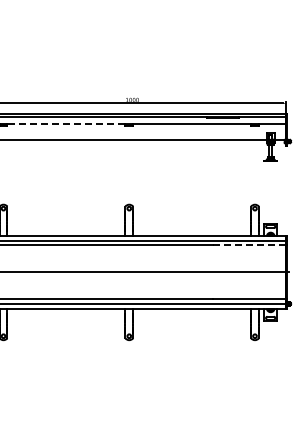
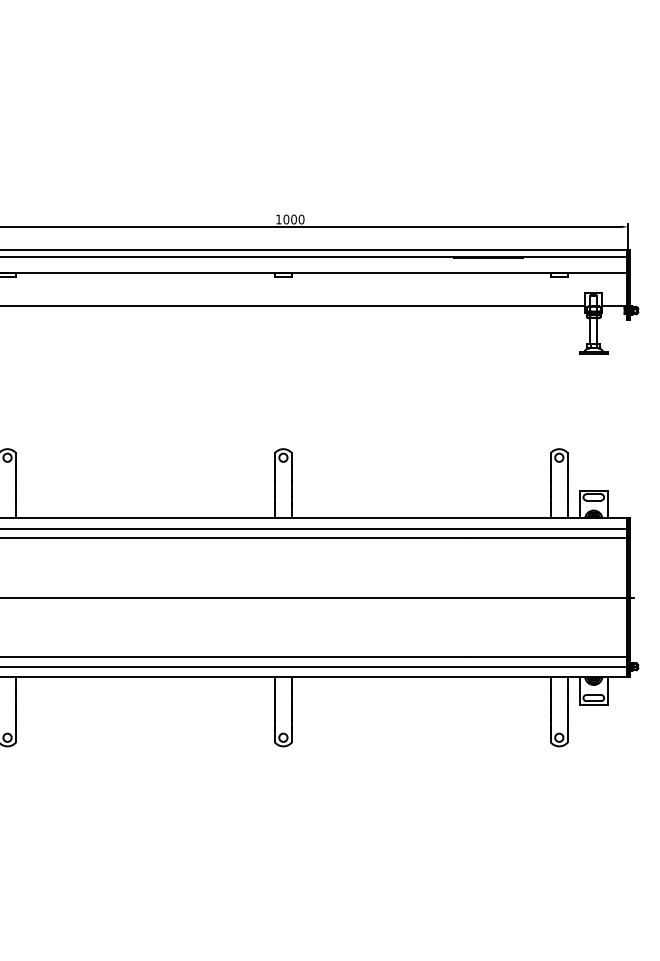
line: (66, 124) -> (145, 273), dashed -> solid
line: (249, 245) -> (547, 538), dashed -> solid

